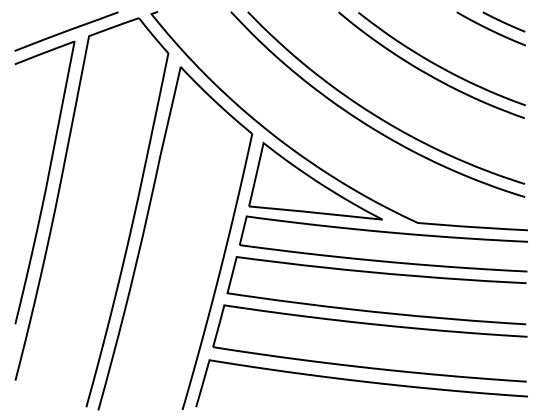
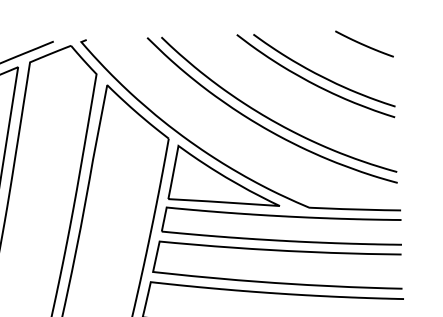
line: (503, 21) -> (374, 37), removed

